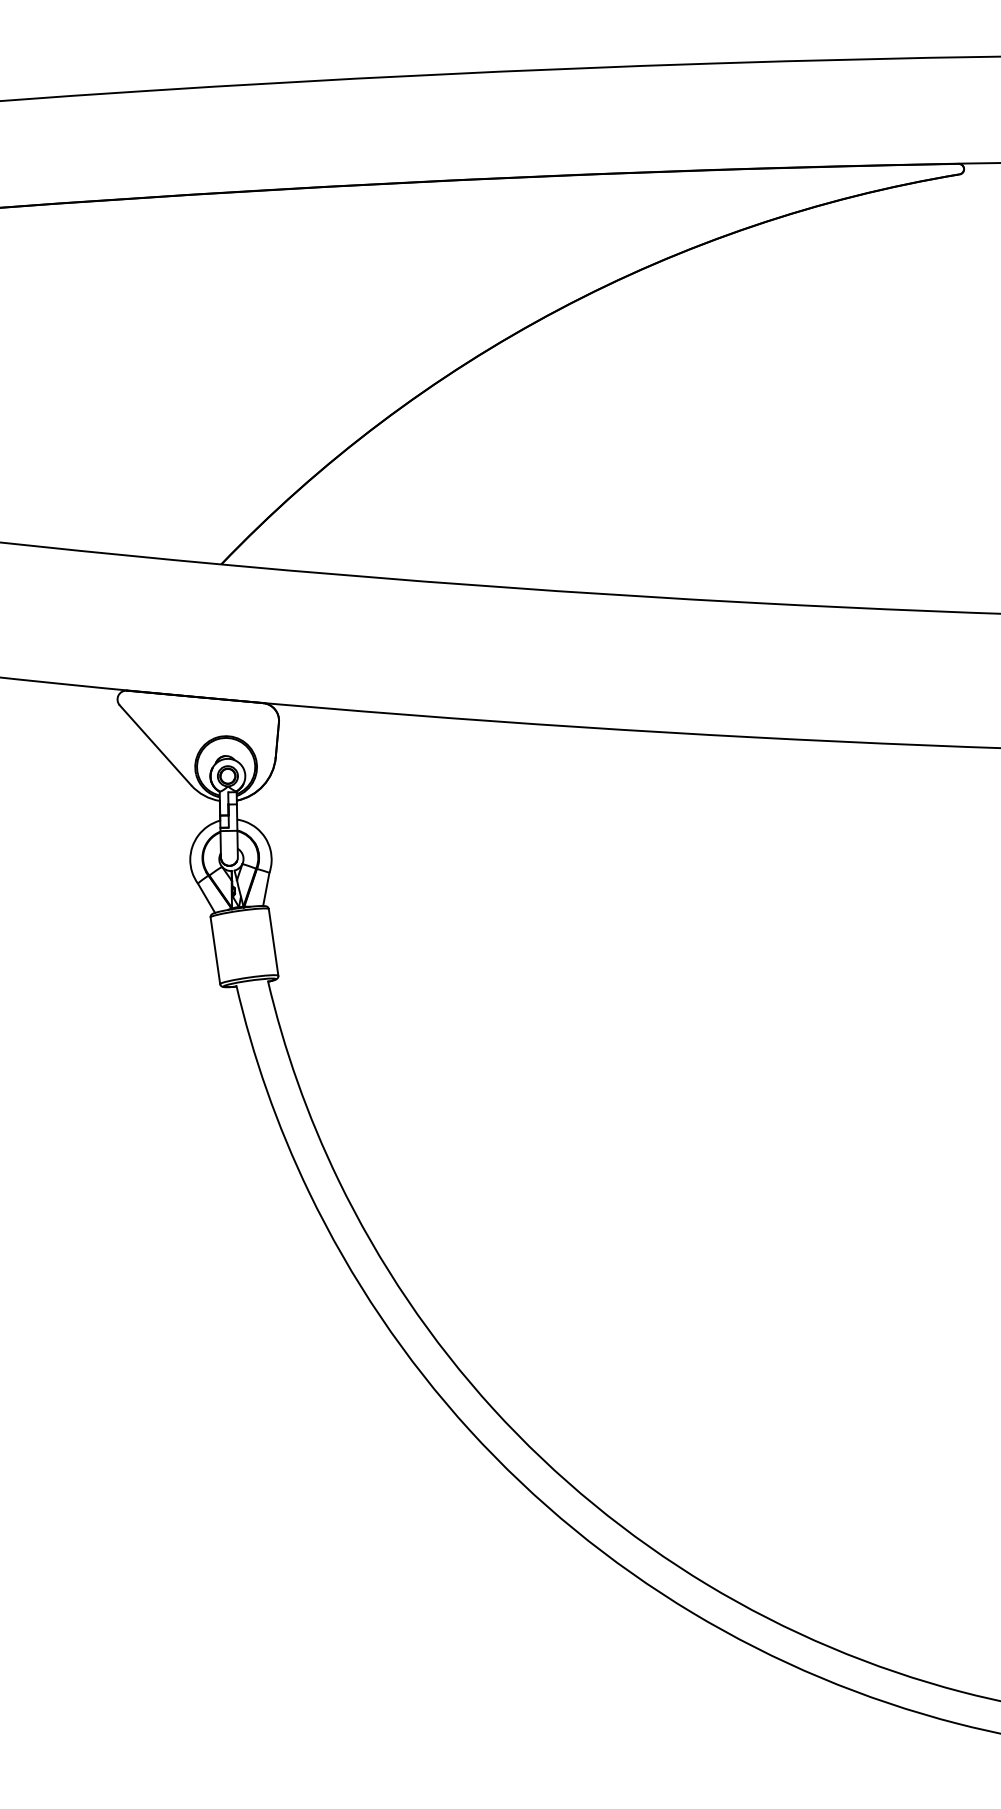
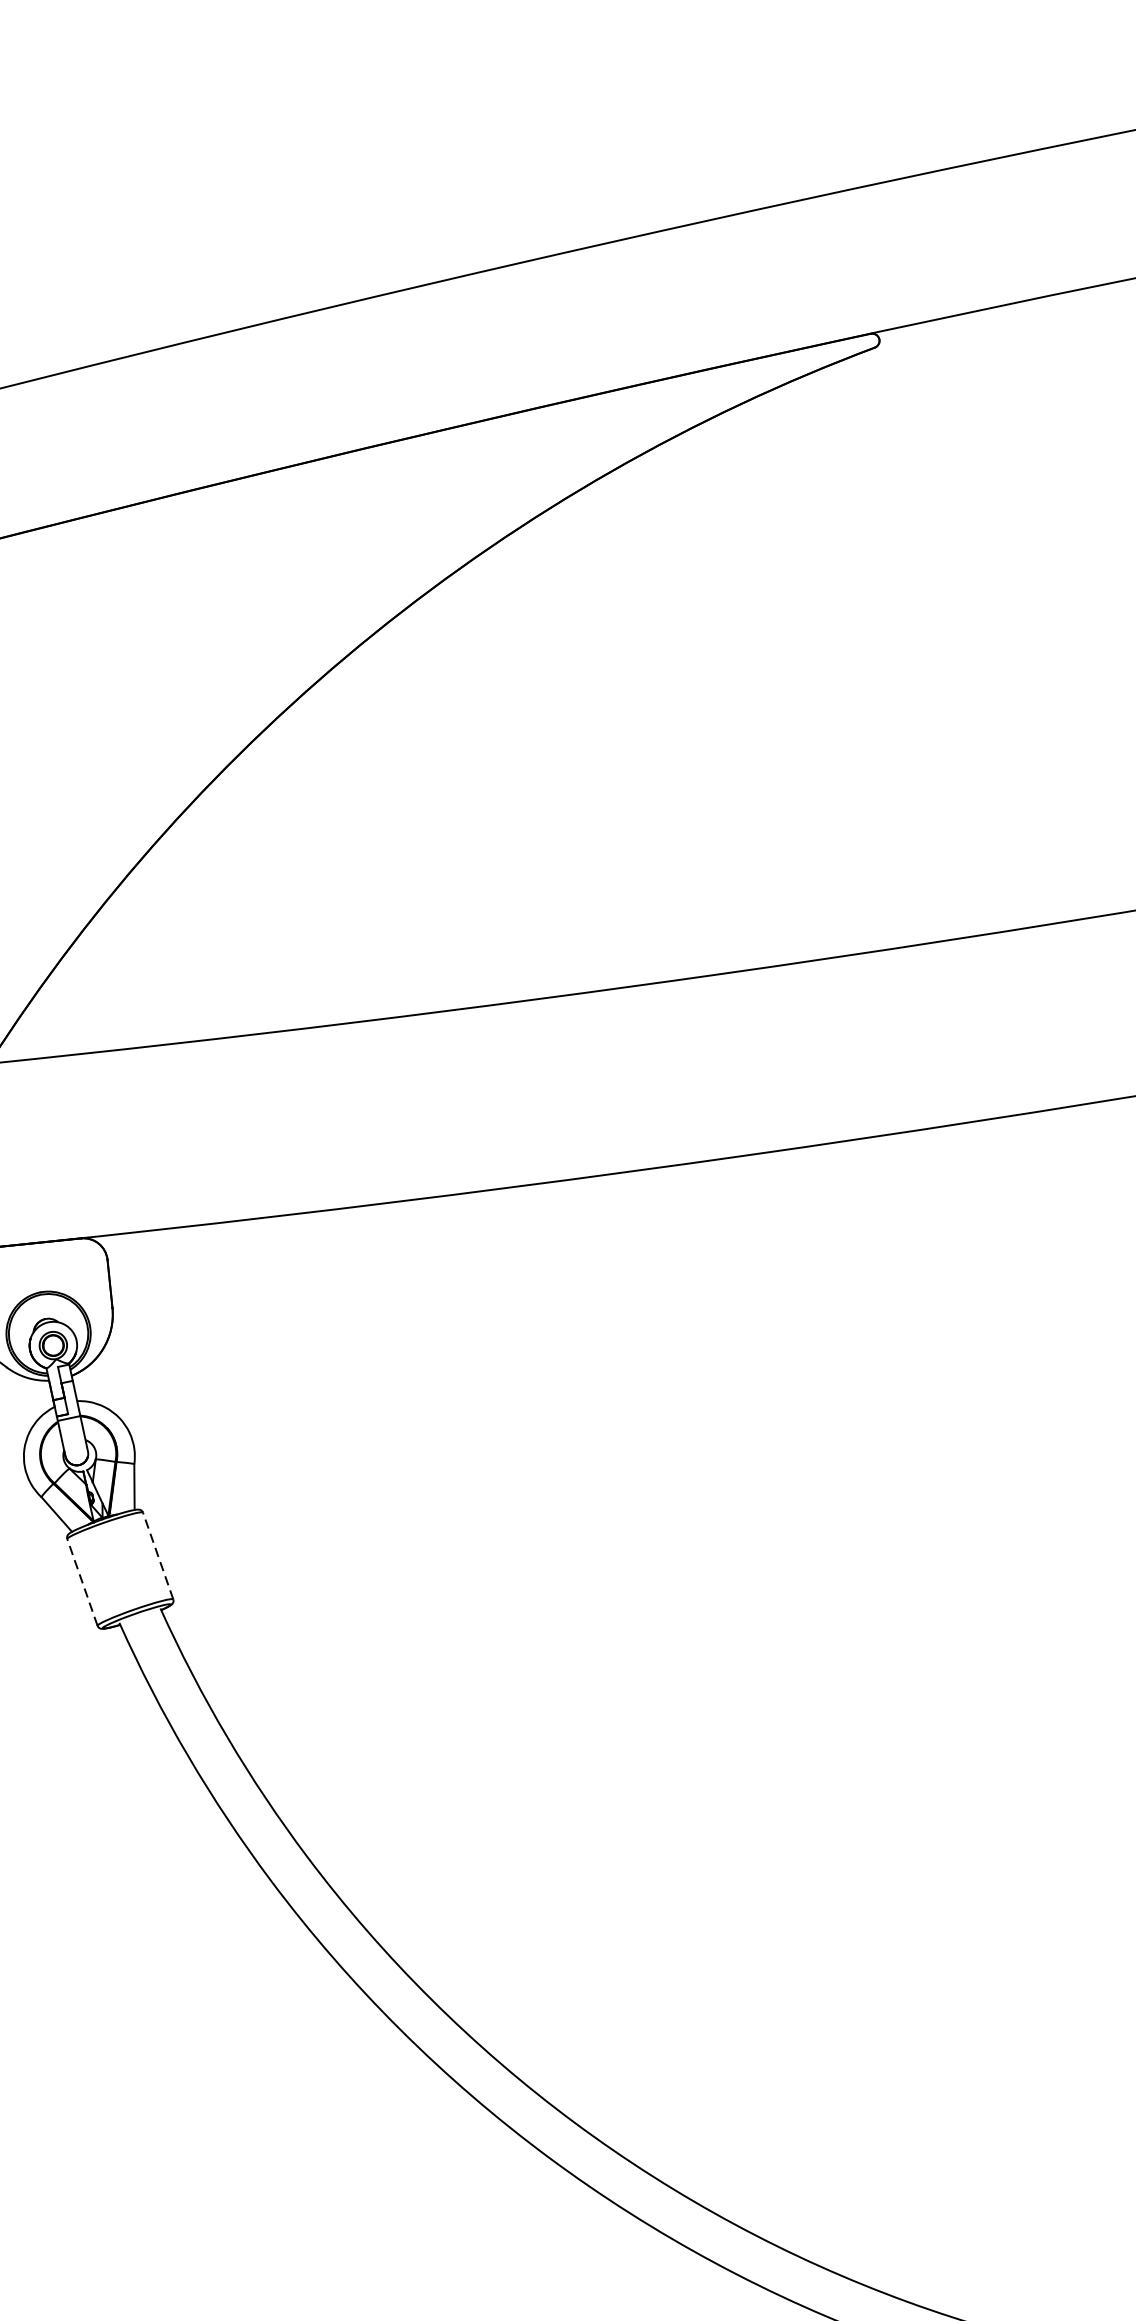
line: (273, 942) -> (158, 1556), solid -> dashed
line: (215, 950) -> (82, 1582), solid -> dashed

